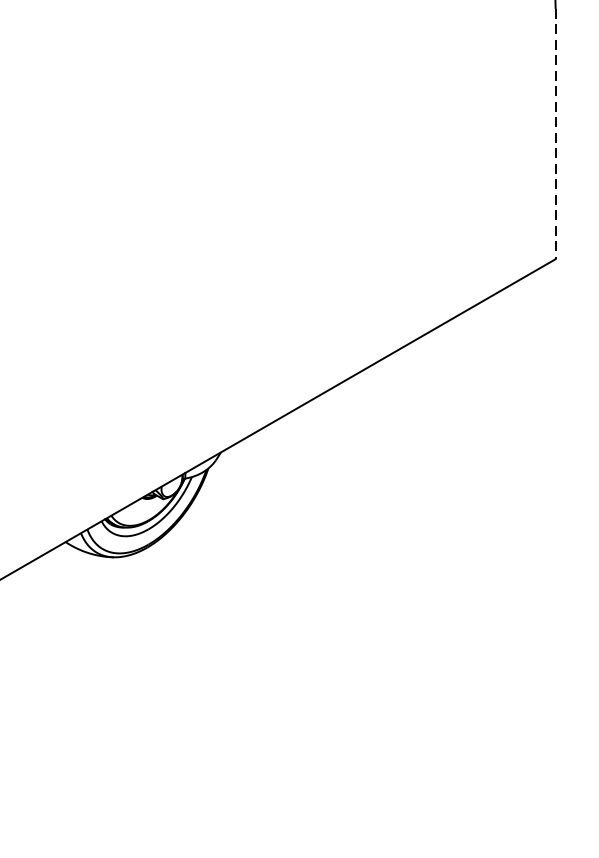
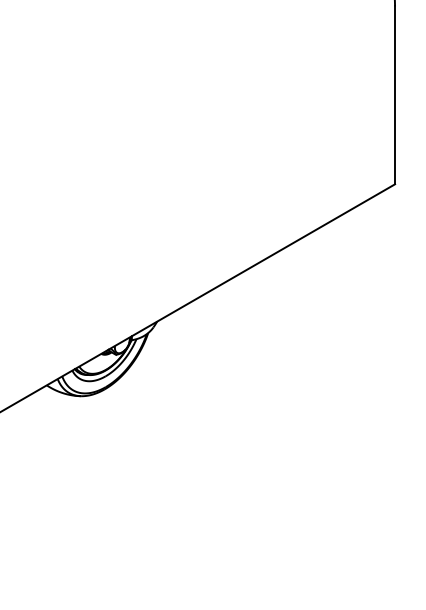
line: (556, 134) -> (395, 95), dashed -> solid

